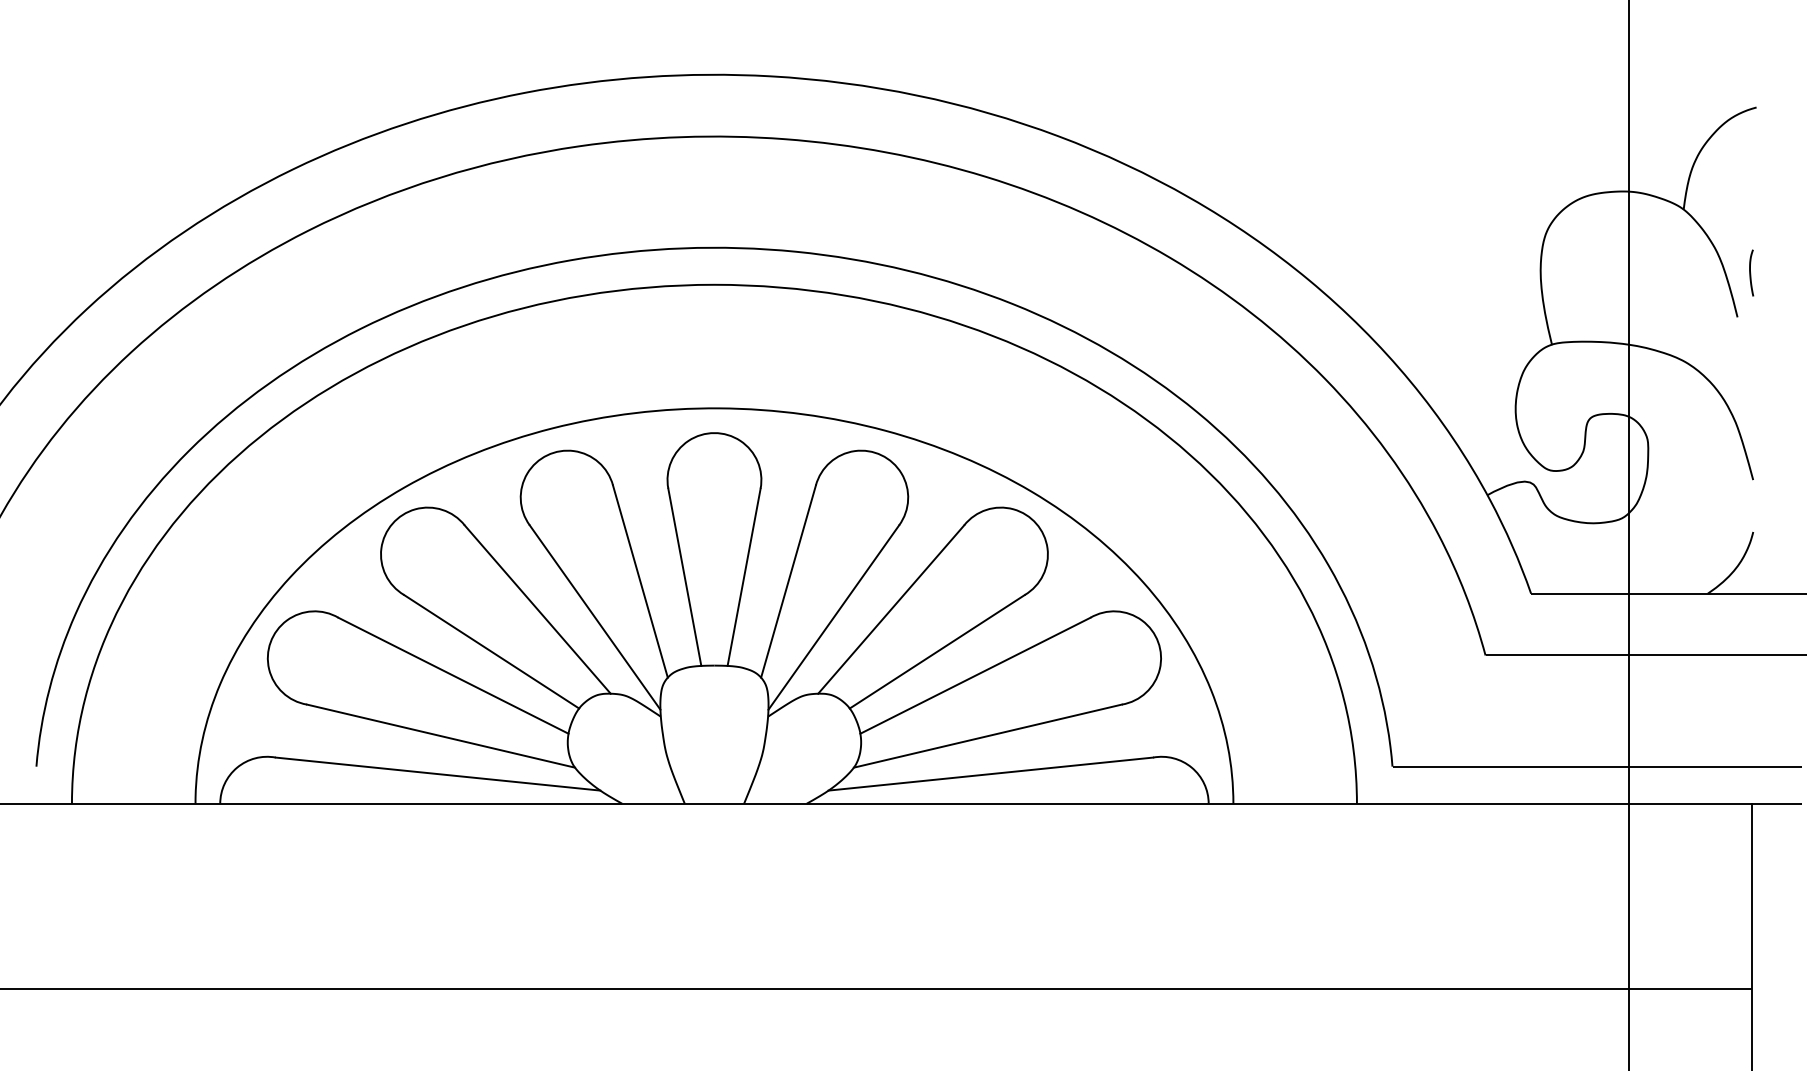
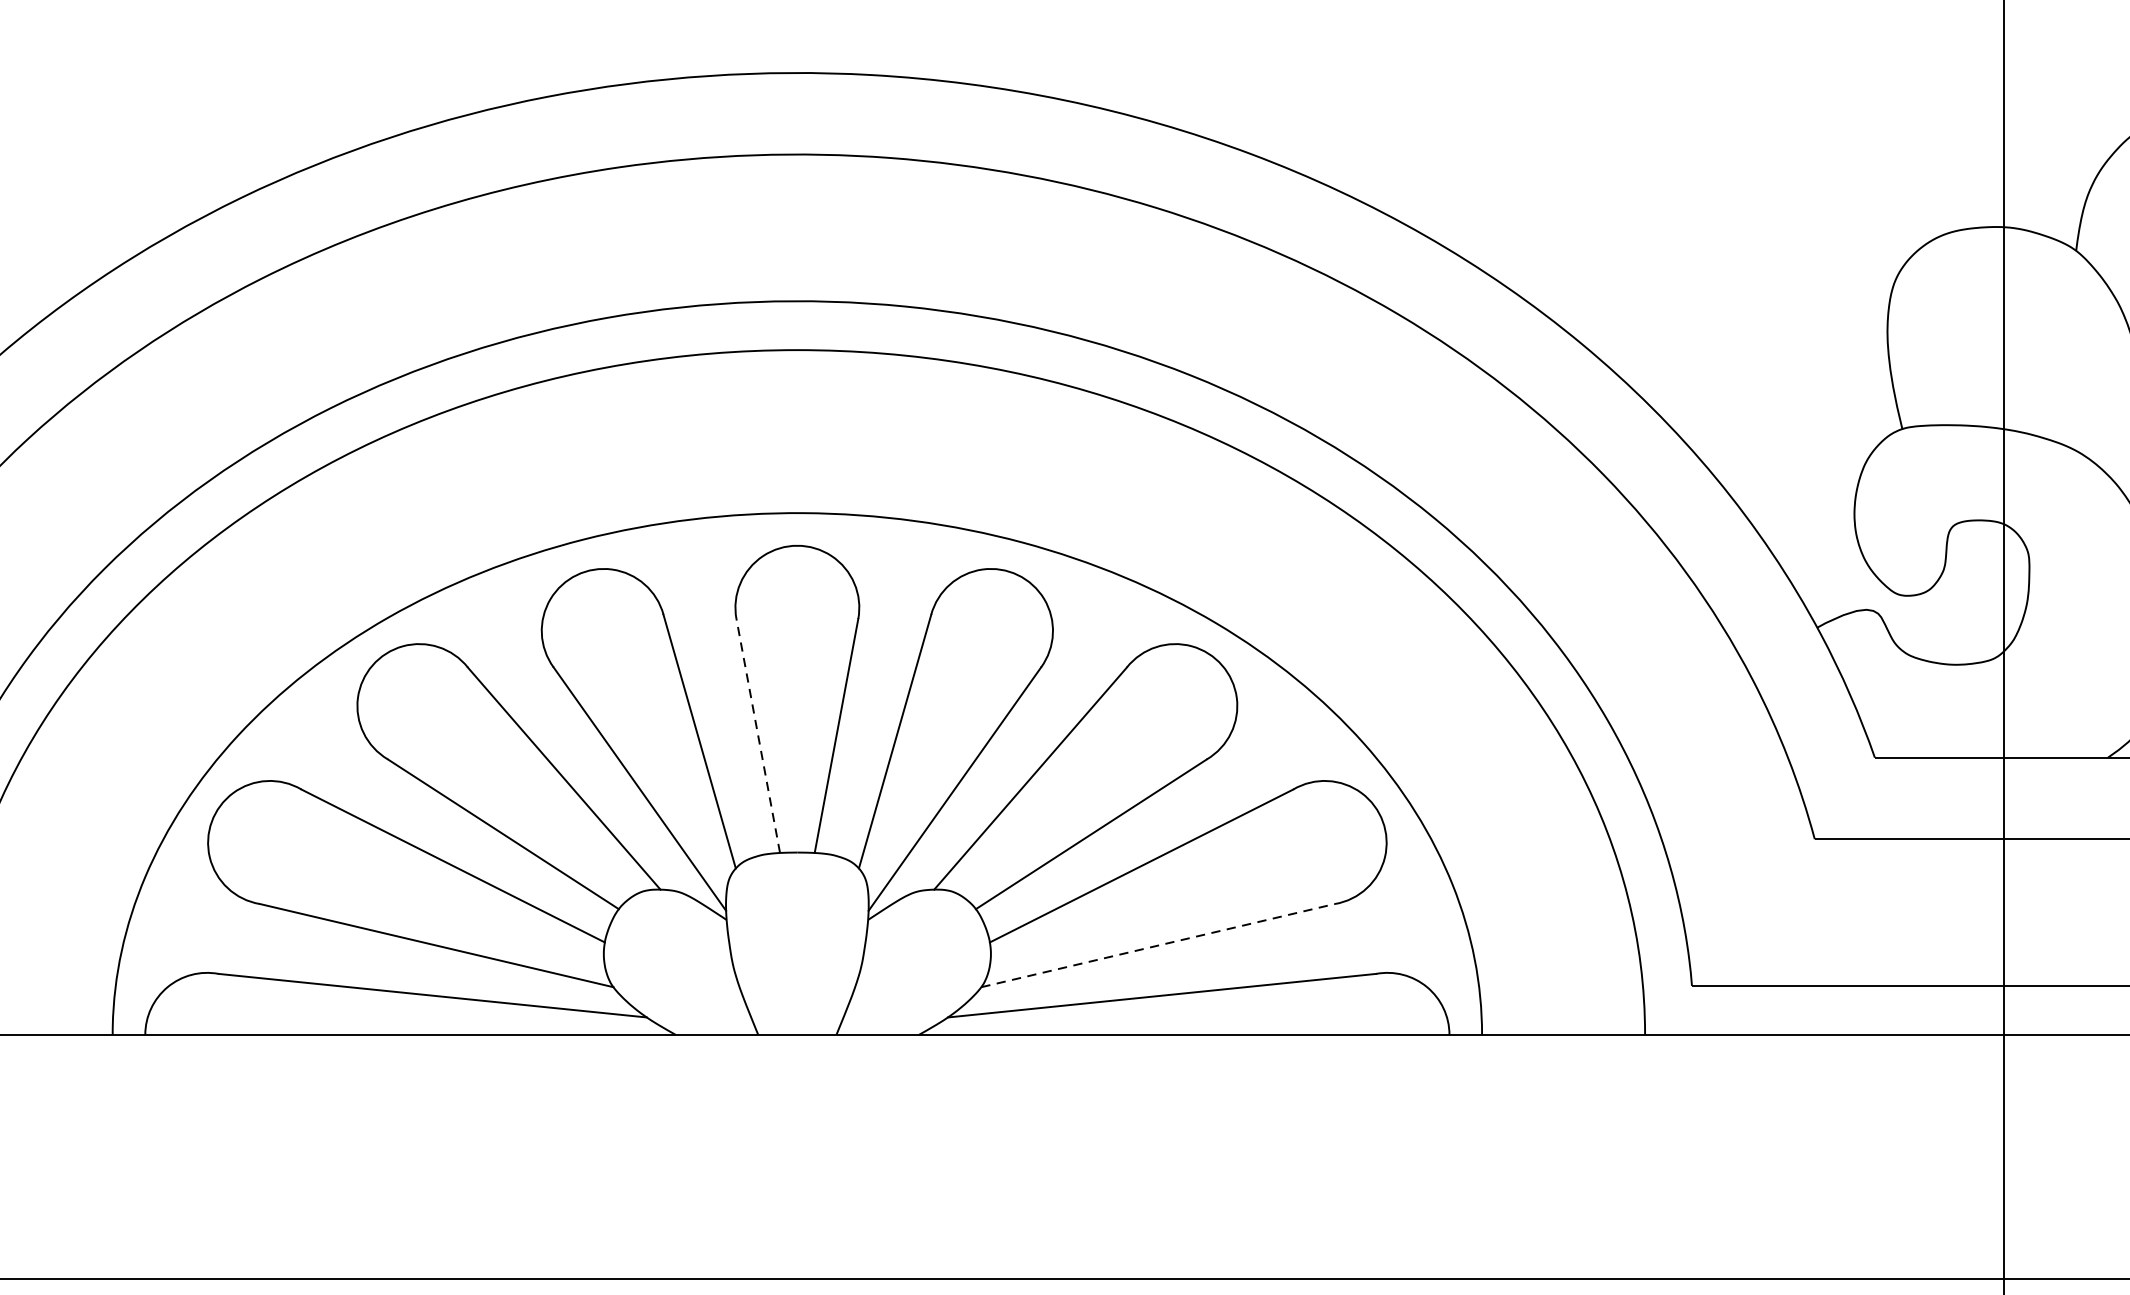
line: (684, 576) -> (757, 734), solid -> dashed
line: (987, 736) -> (1157, 946), solid -> dashed

